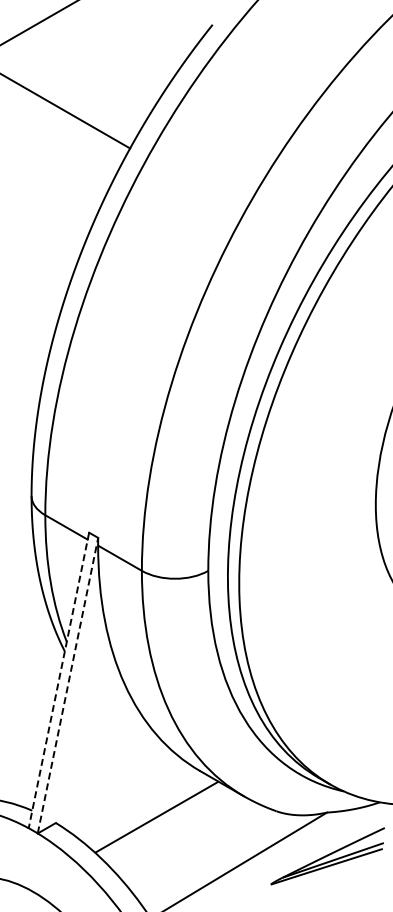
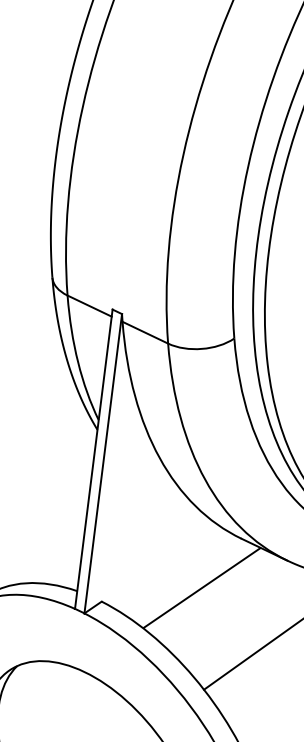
line: (58, 680) -> (93, 459), dashed -> solid
line: (68, 685) -> (103, 463), dashed -> solid

